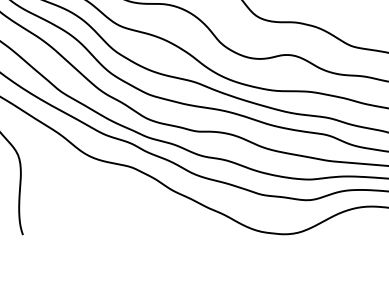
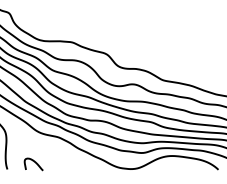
curve: (80, 220) -> (34, 162), added

